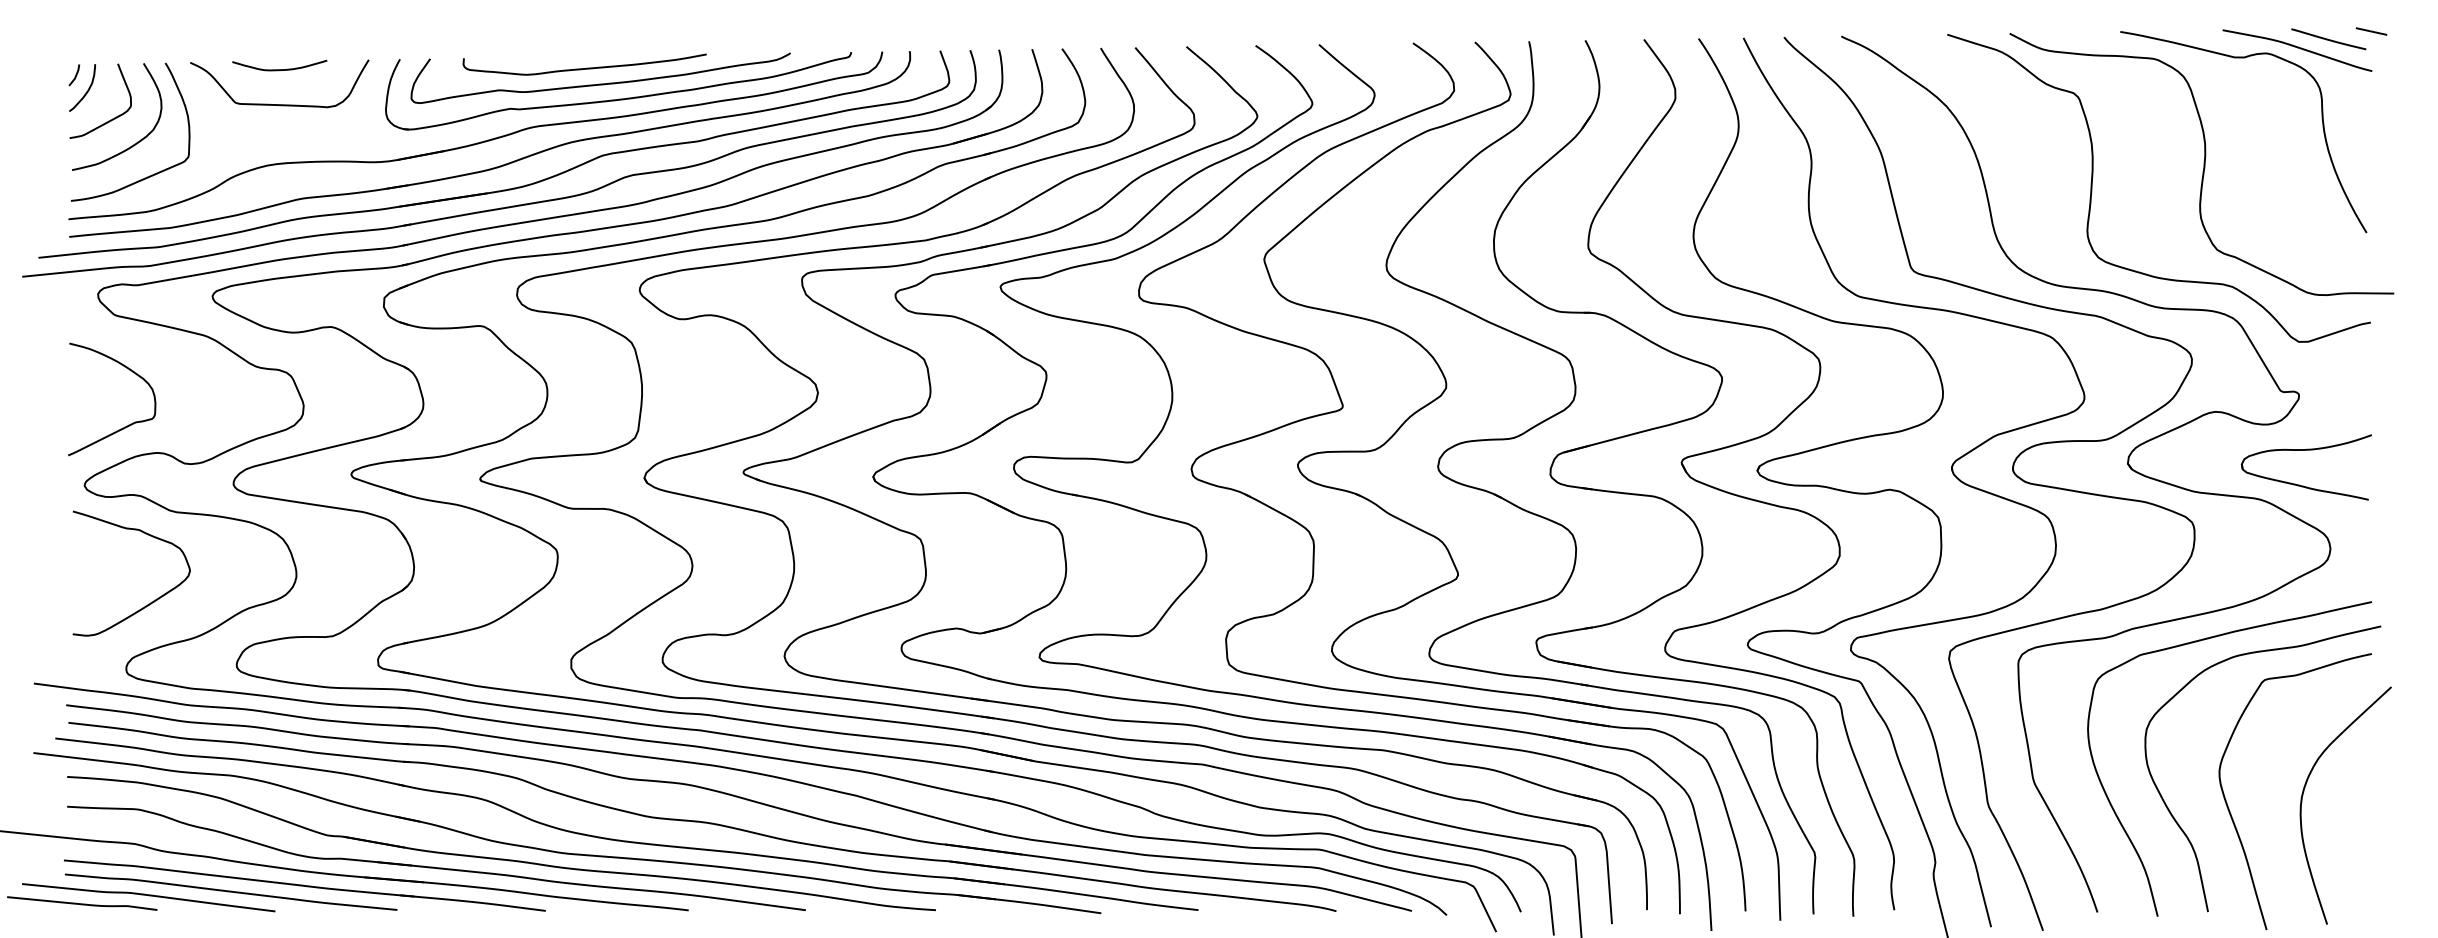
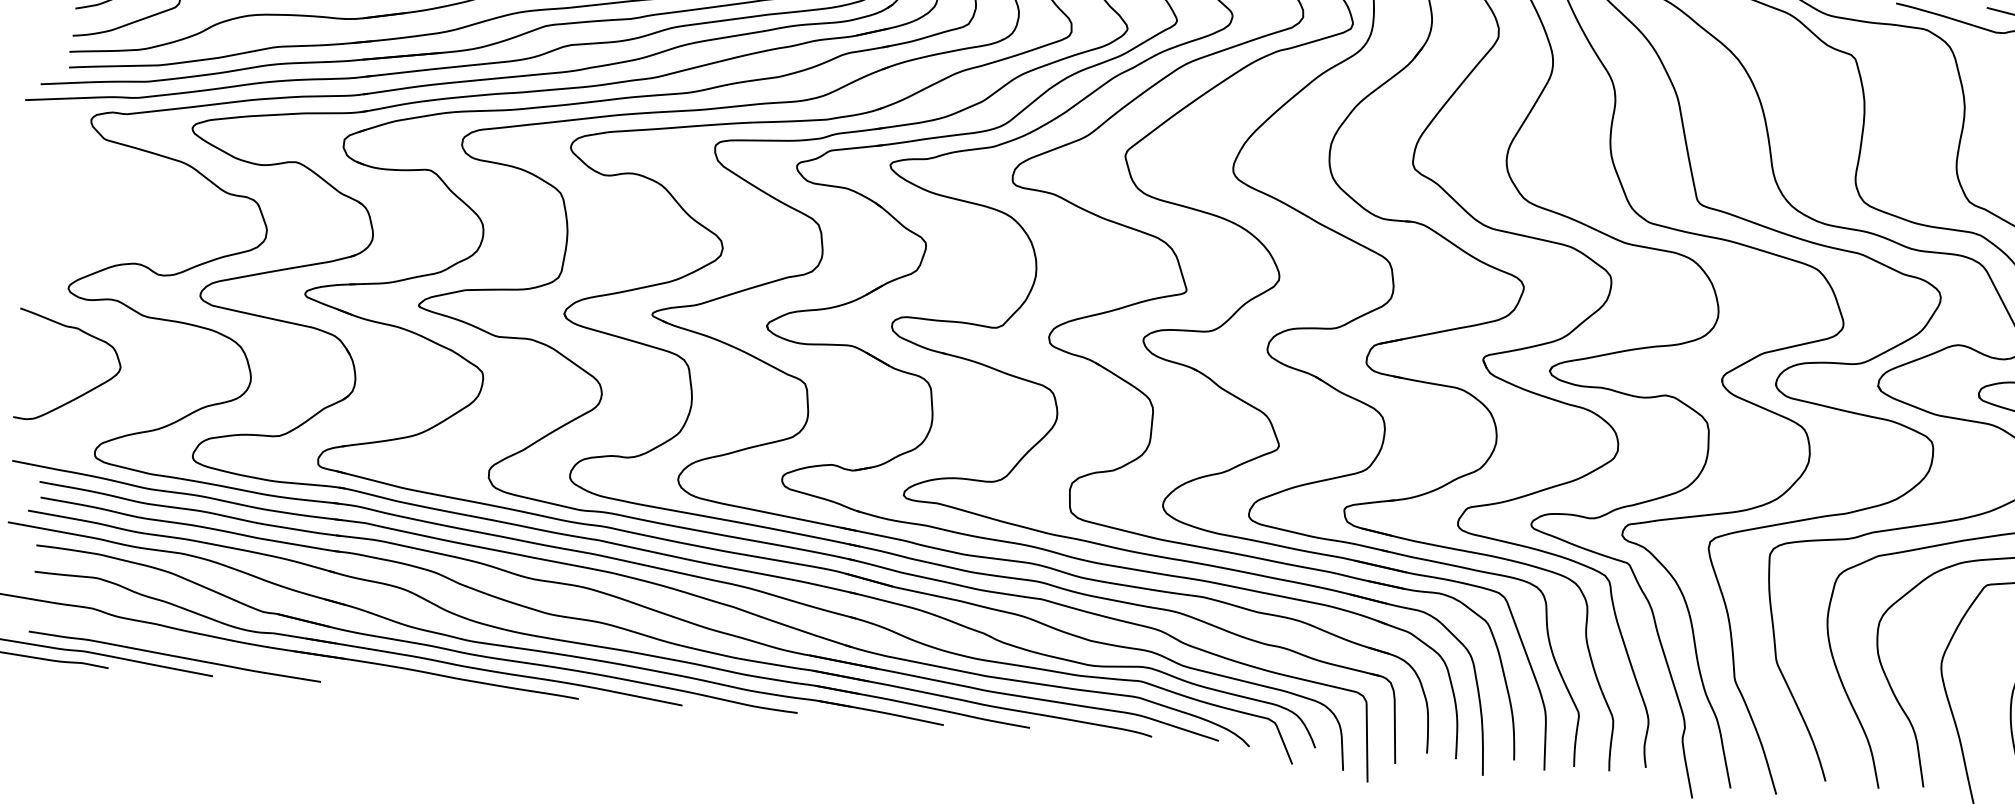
curve: (126, 425) -> (108, 237), removed
curve: (150, 602) -> (83, 393), moved
part: (304, 885) -> (240, 655), removed

